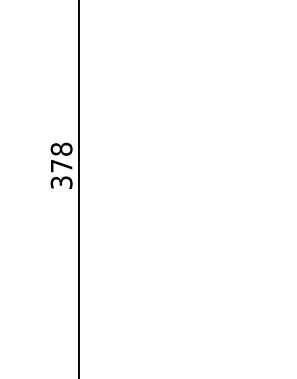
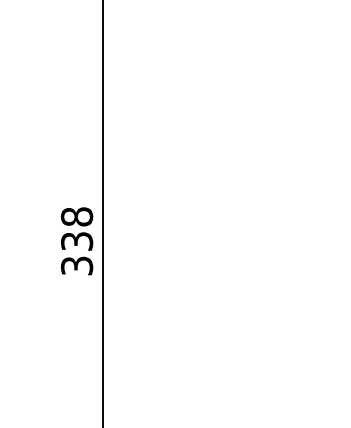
text: (61, 165) -> (76, 240), 378 -> 338

